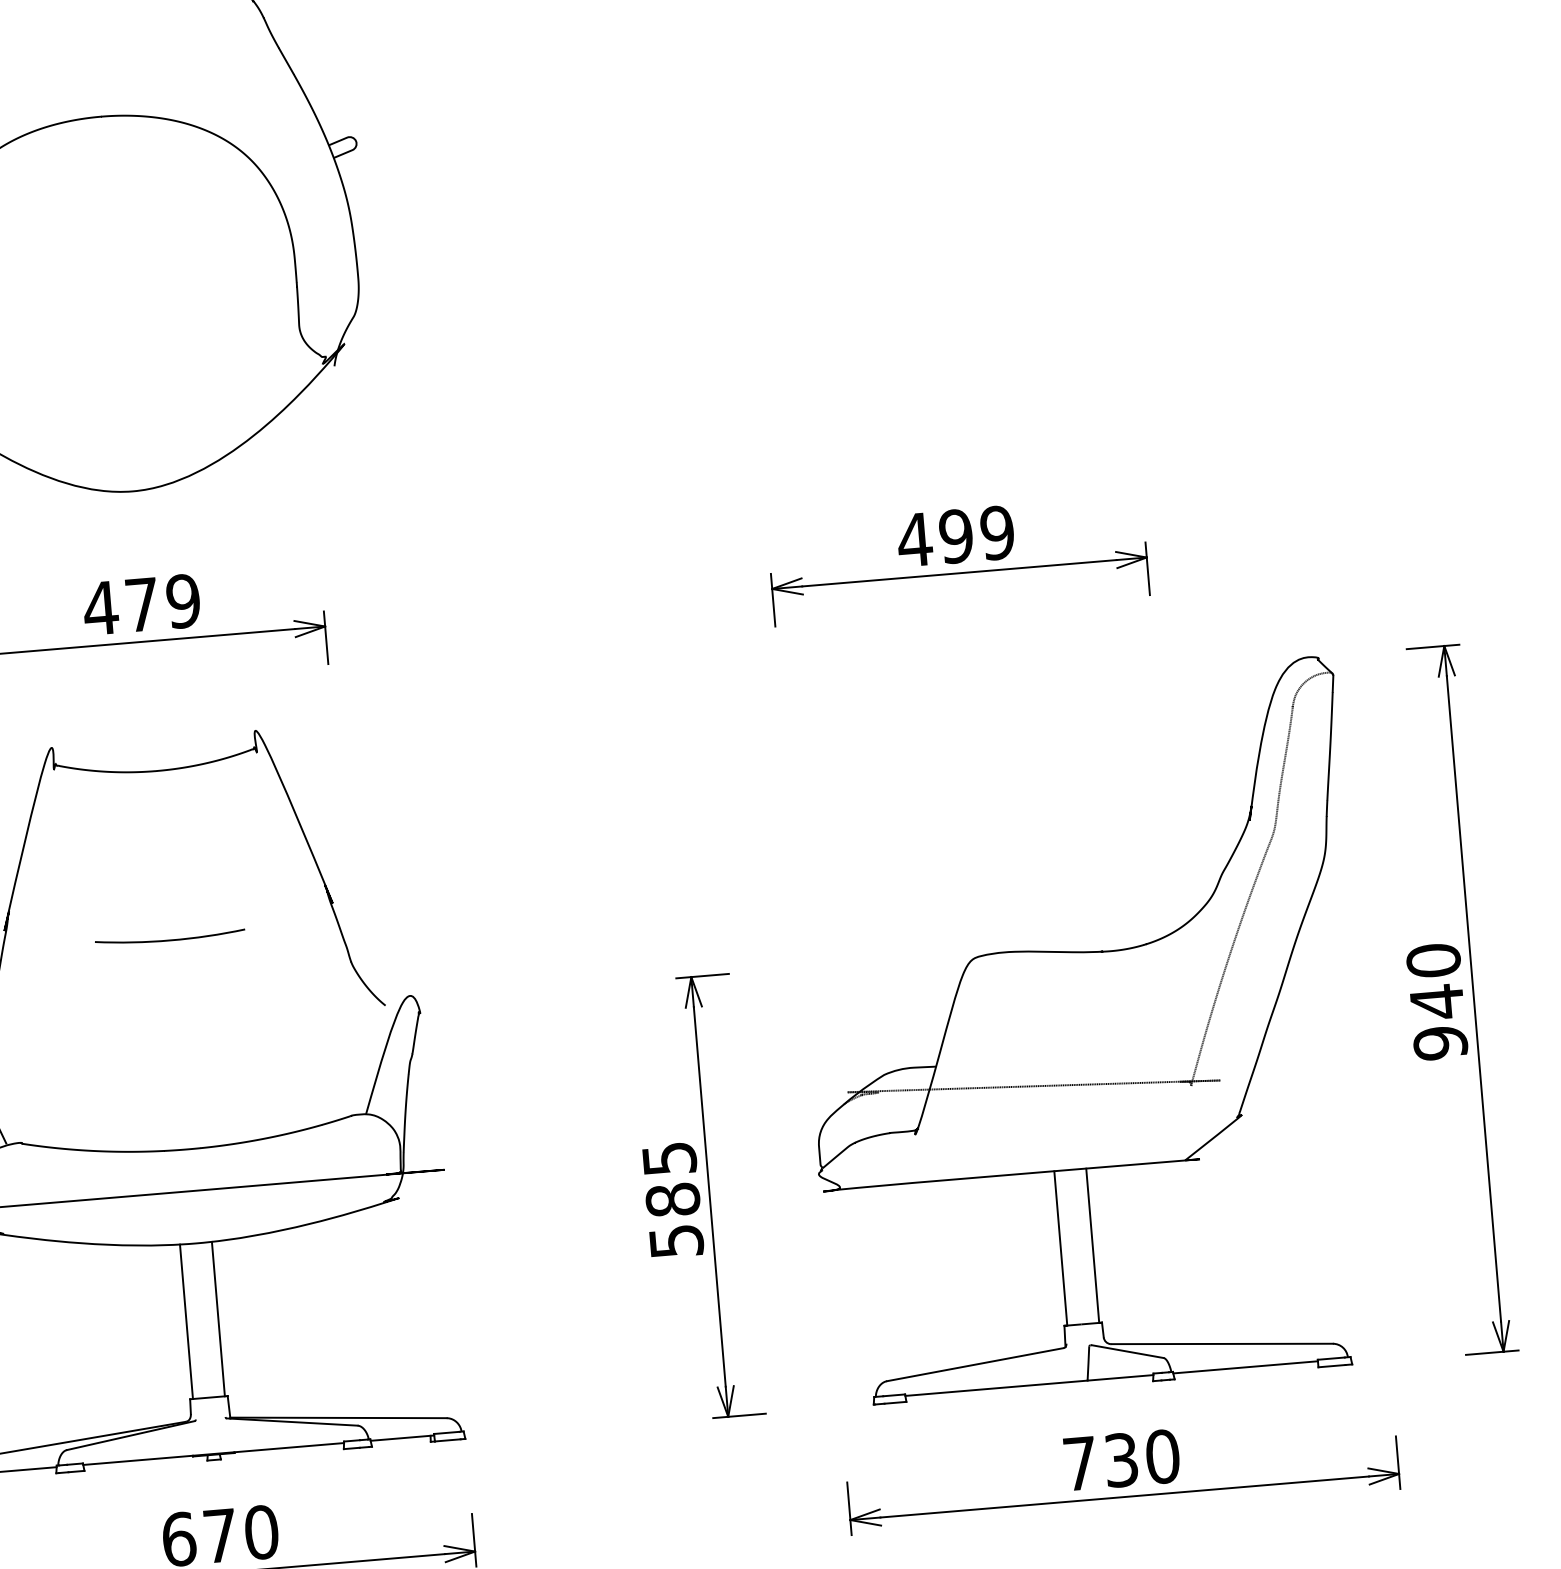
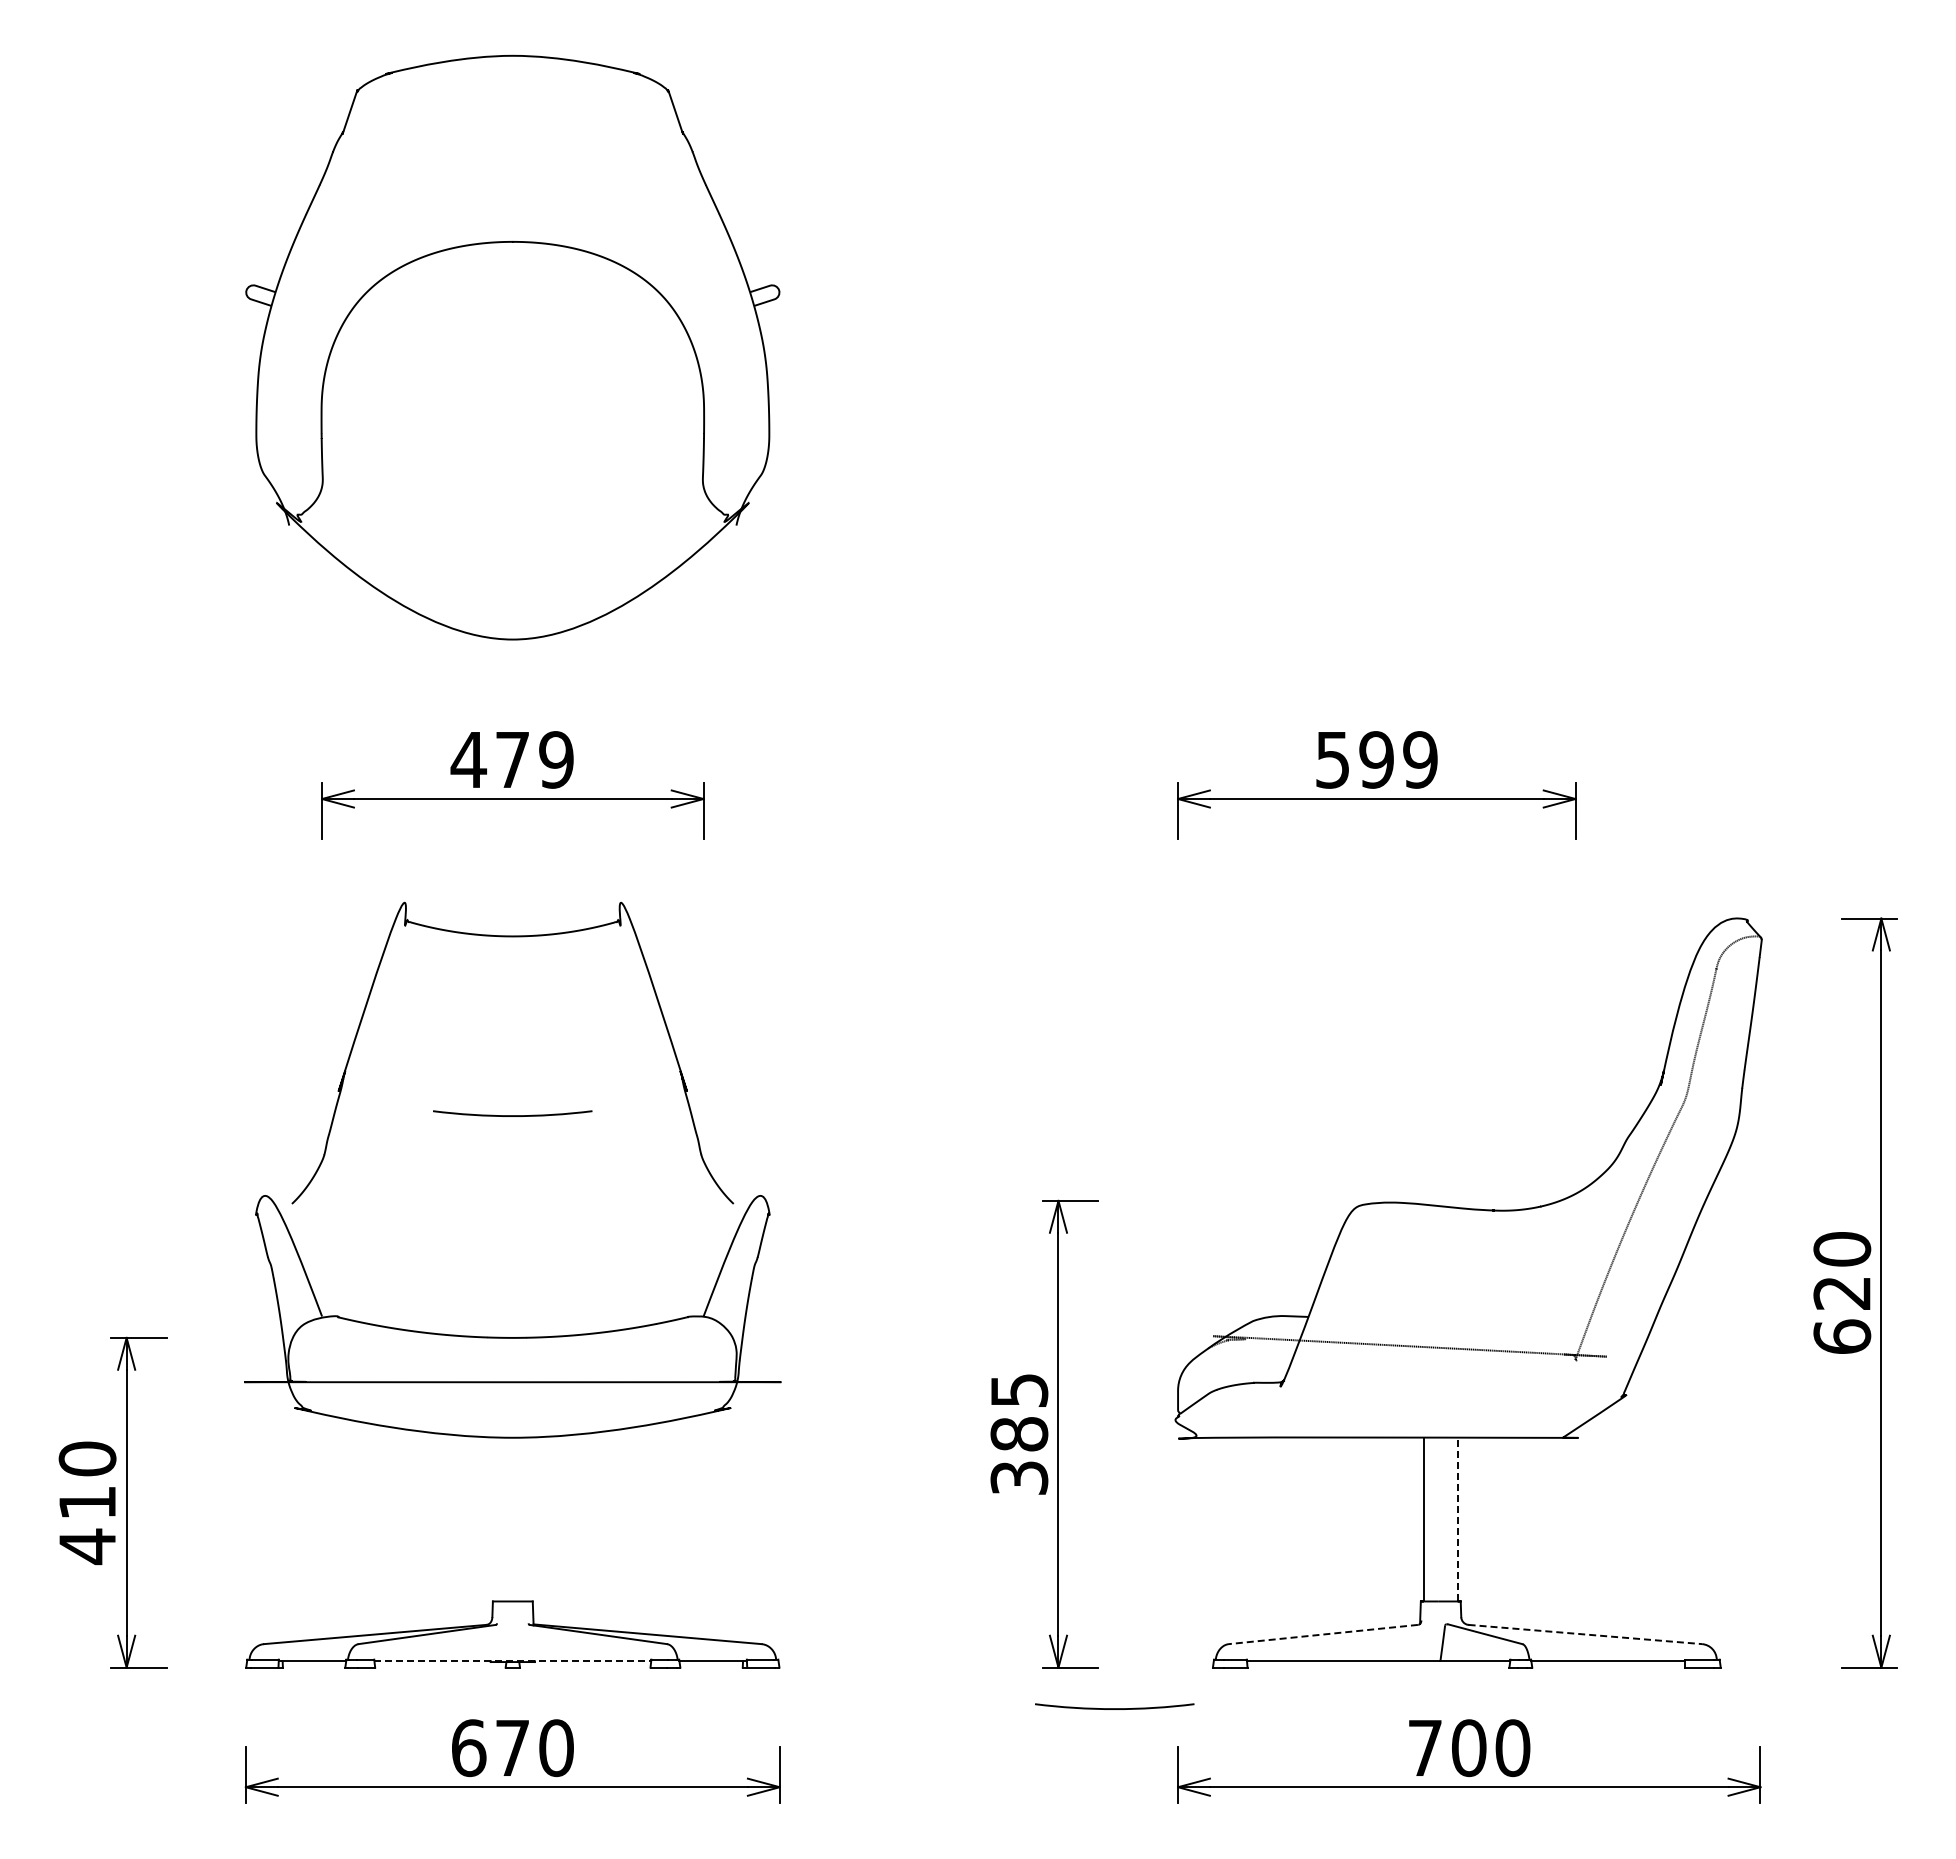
text: (914, 540) -> (1332, 760), 499 -> 599
text: (1439, 1022) -> (1842, 1314), 940 -> 620
text: (675, 1240) -> (1018, 1477), 585 -> 385
line: (1092, 1245) -> (1457, 1519), solid -> dashed
line: (218, 1319) -> (529, 1519), removed
line: (186, 1321) -> (495, 1519), removed
line: (1222, 1343) -> (1585, 1634), solid -> dashed
line: (975, 1364) -> (1323, 1634), solid -> dashed
arc: (784, 1450) -> (1114, 1708), added
line: (214, 1454) -> (513, 1661), solid -> dashed
text: (1121, 1460) -> (1469, 1748), 730 -> 700

